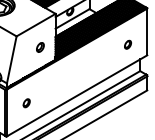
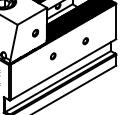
part: (127, 45) -> (85, 41), moved
part: (27, 103) -> (53, 56), moved

